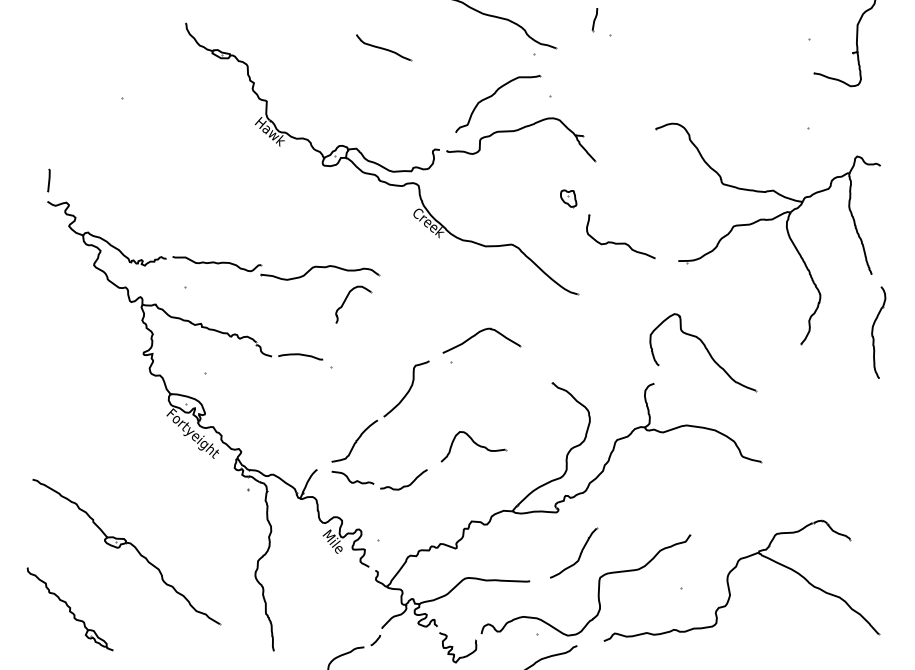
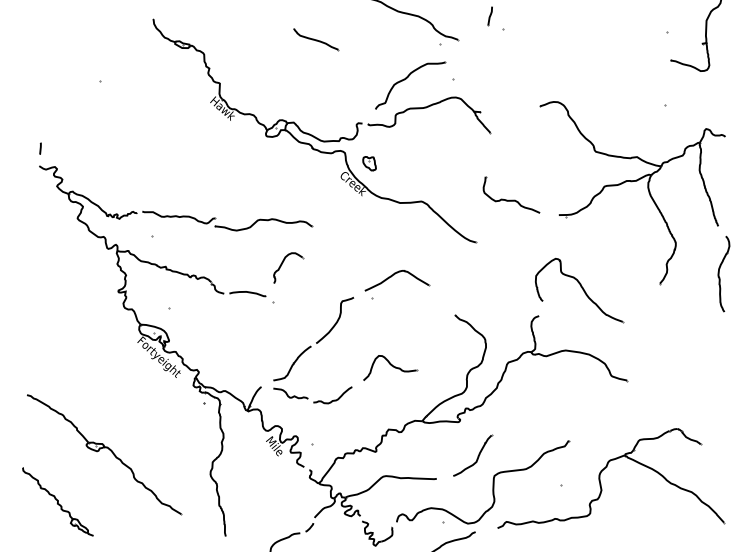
part: (48, 180) -> (40, 148), size x0.62
part: (568, 198) -> (369, 163), moved
part: (346, 300) -> (282, 264), moved

